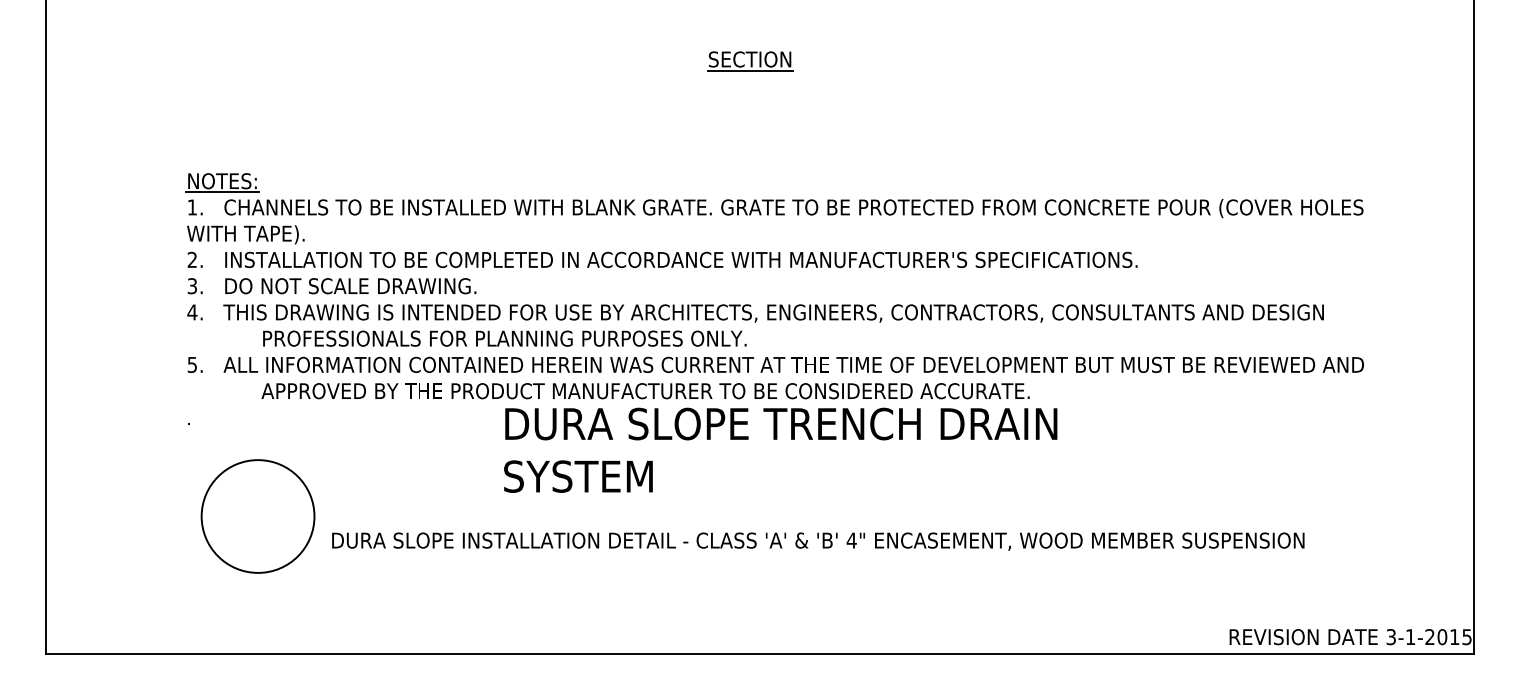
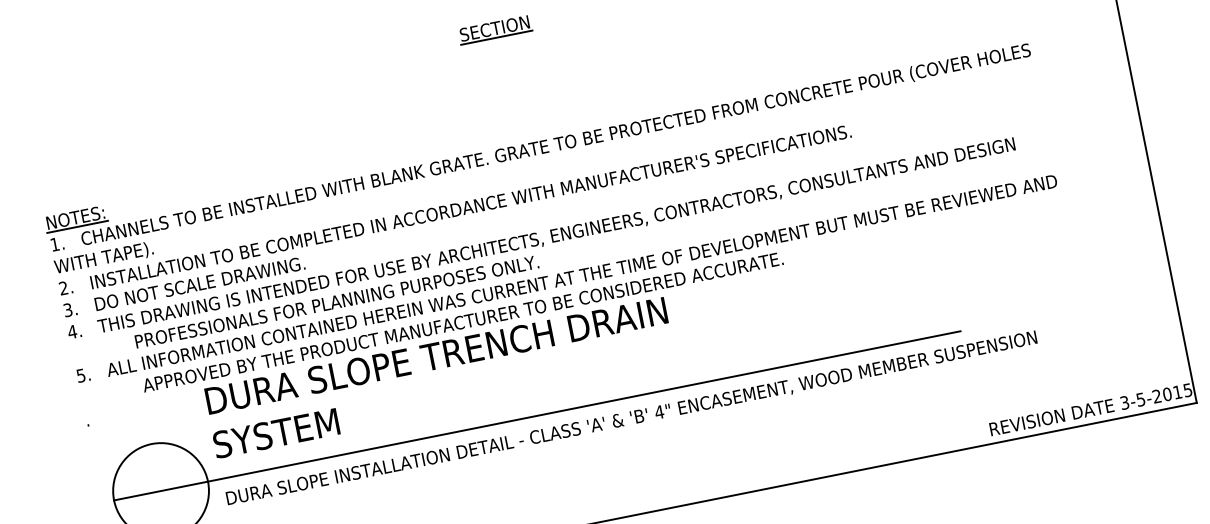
text: (780, 449) -> (440, 377), moved
line: (709, 516) -> (536, 415), added
text: (1410, 637) -> (1140, 400), 3-1-2015 -> 3-5-2015

